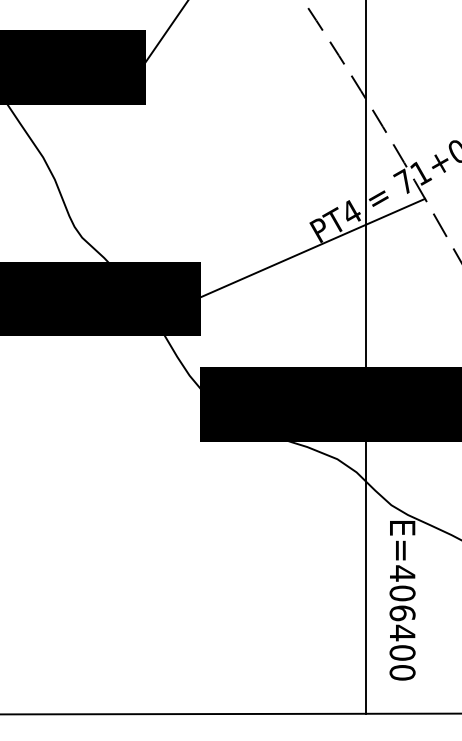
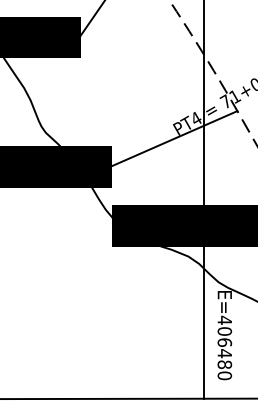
text: (401, 652) -> (224, 364), E=406400 -> E=406480

